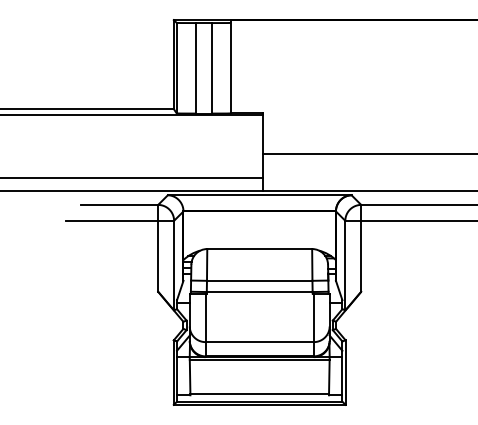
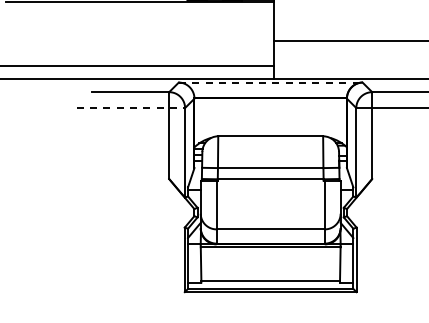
line: (259, 195) -> (270, 82), solid -> dashed
line: (120, 220) -> (131, 107), solid -> dashed

